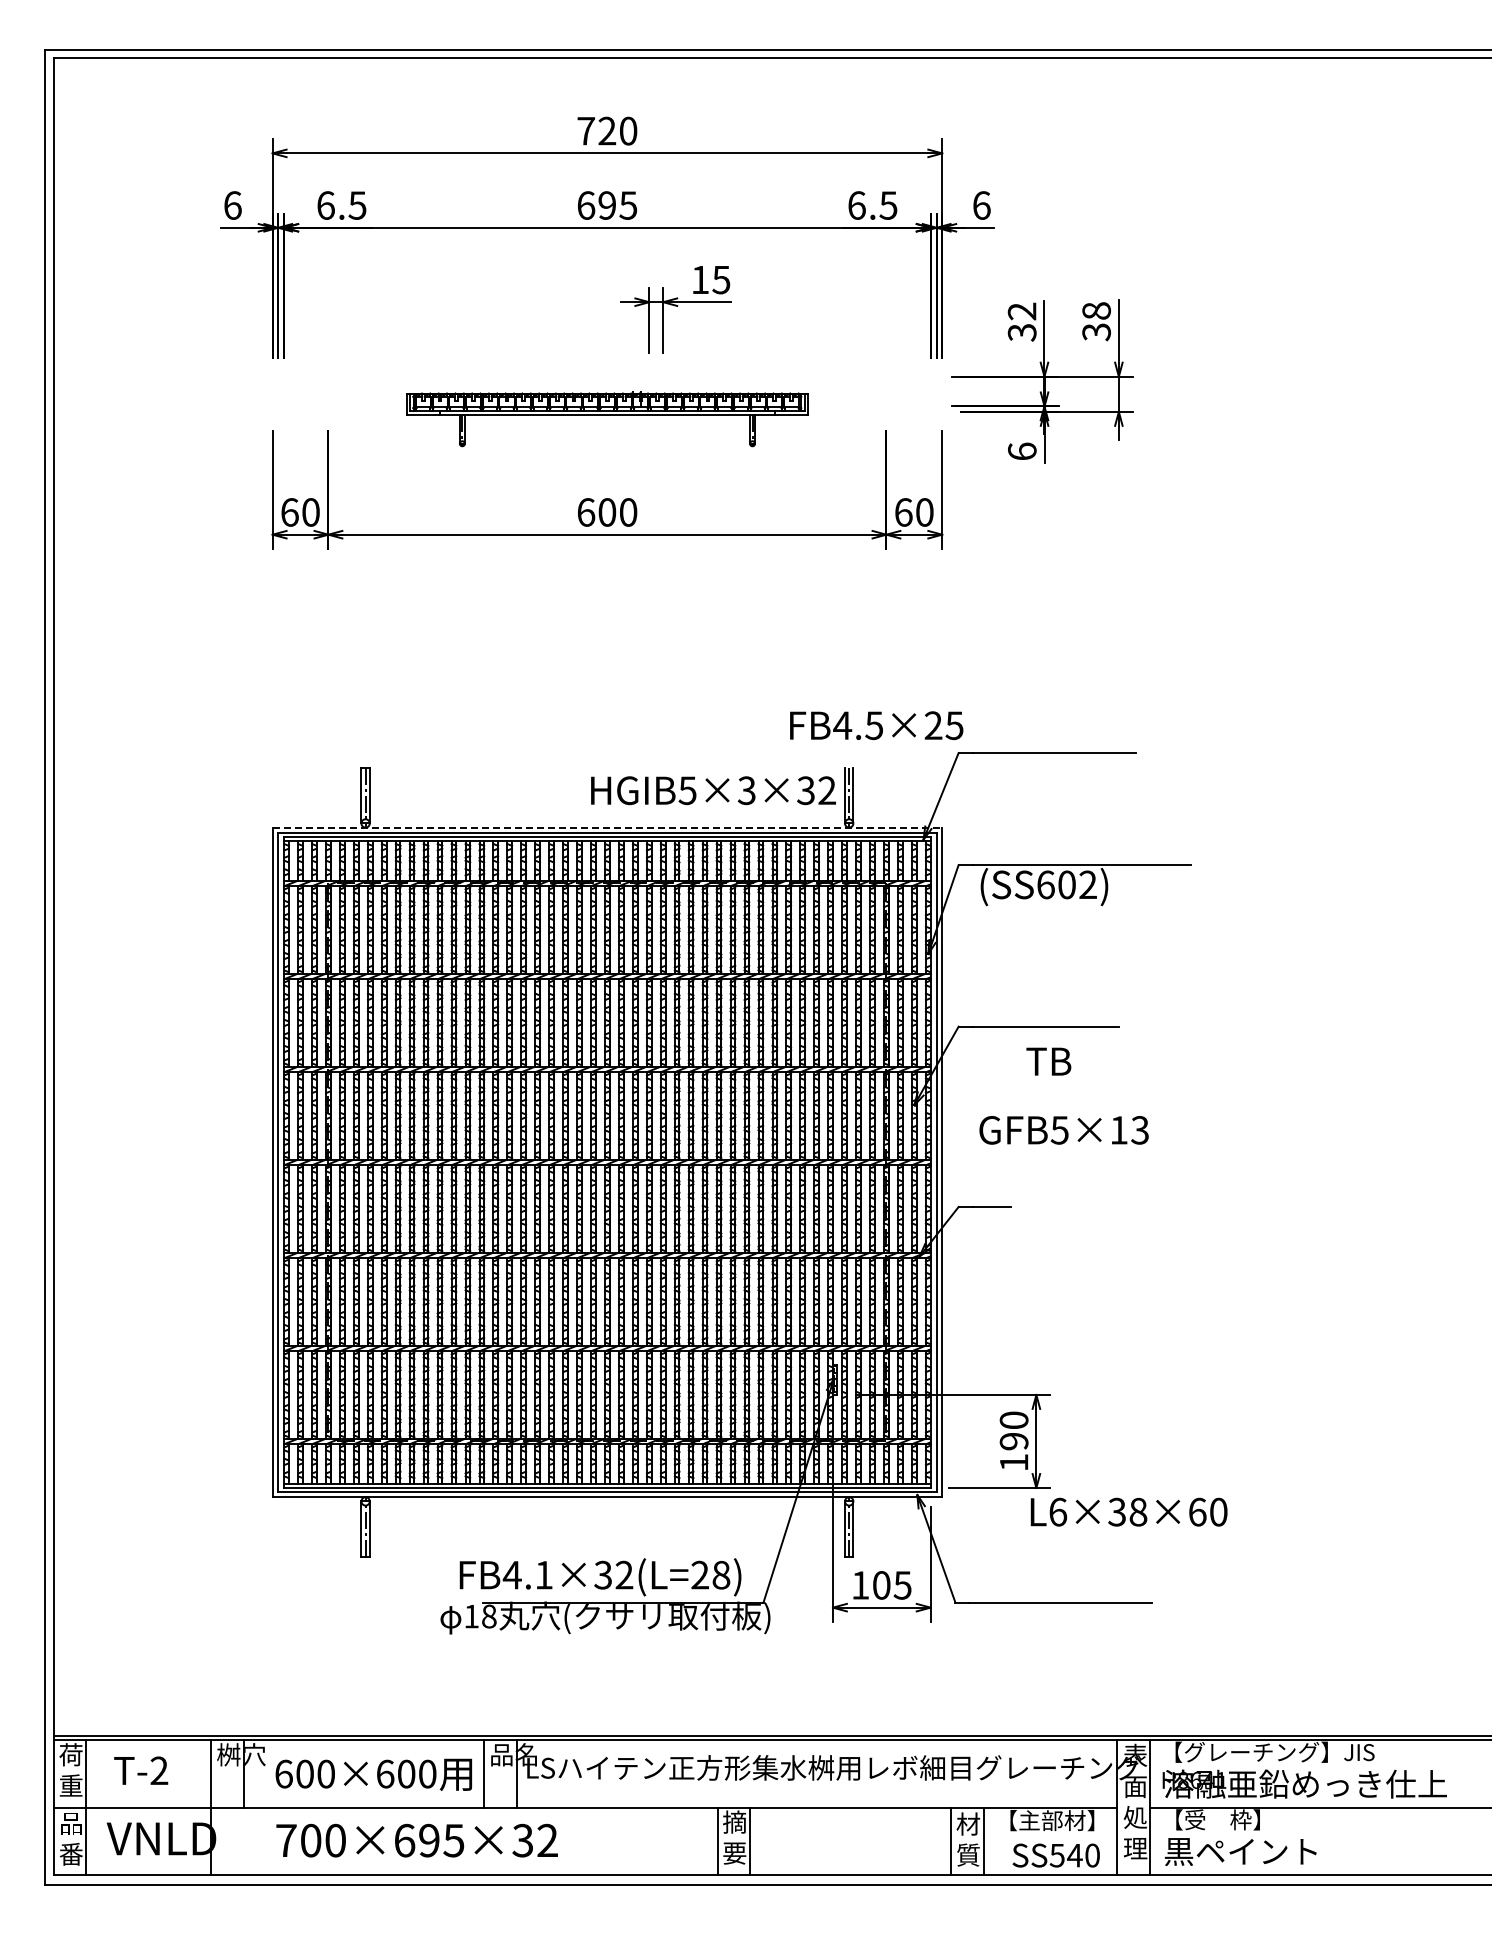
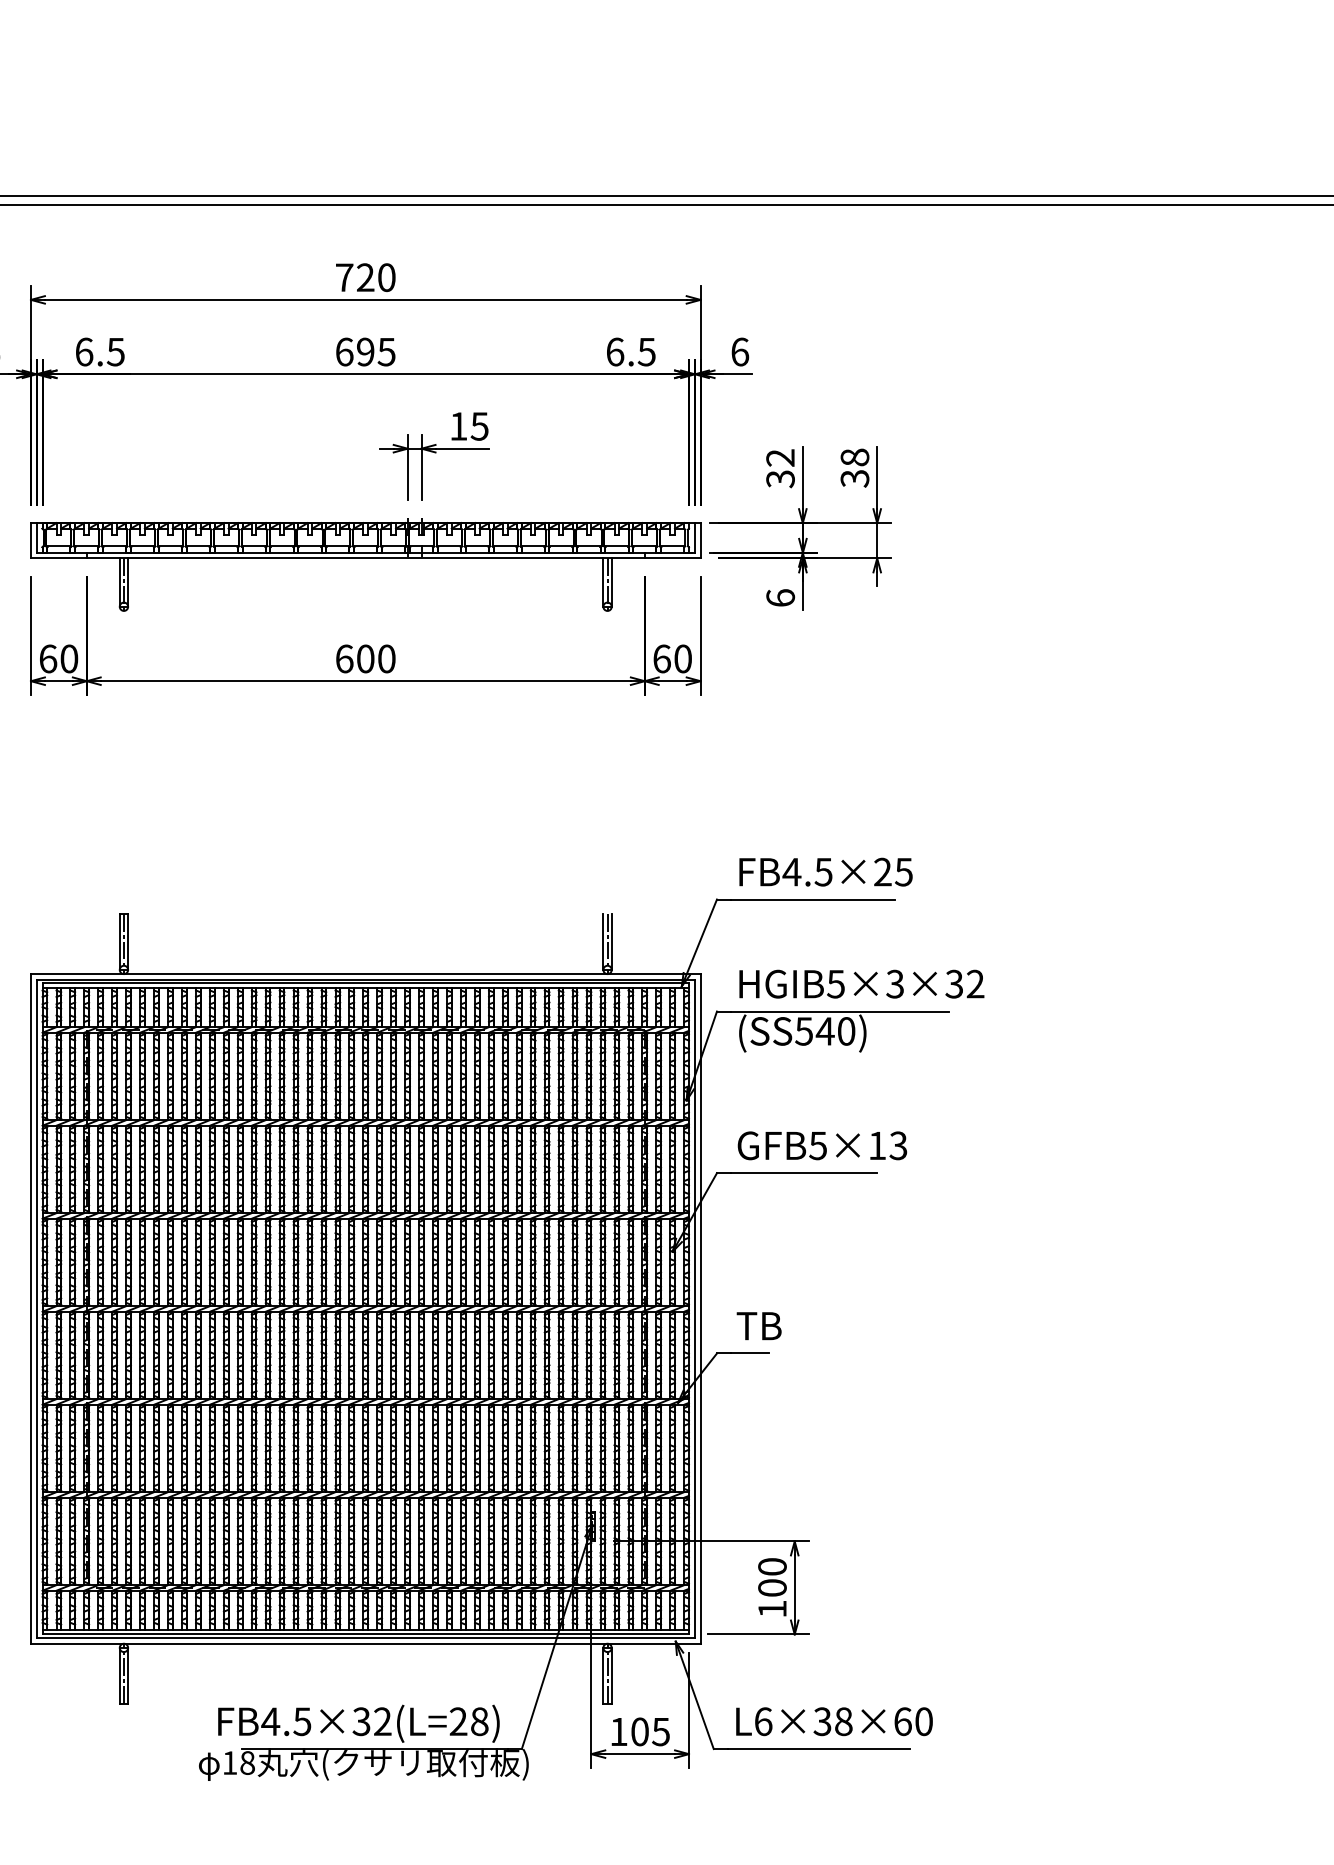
part: (607, 418) -> (365, 565), size x1.67
text: (876, 725) -> (825, 872), moved
text: (713, 790) -> (861, 984), moved
line: (607, 827) -> (365, 974), dashed -> solid
text: (1066, 884) -> (824, 1031), (SS602) -> (SS540)
text: (1048, 1061) -> (758, 1326), moved
text: (1063, 1130) -> (821, 1146), moved
text: (1013, 1441) -> (771, 1588), 190 -> 100
text: (1128, 1511) -> (833, 1721), moved
text: (543, 1575) -> (301, 1722), FB4.1×32(L=28) -> FB4.5×32(L=28)

